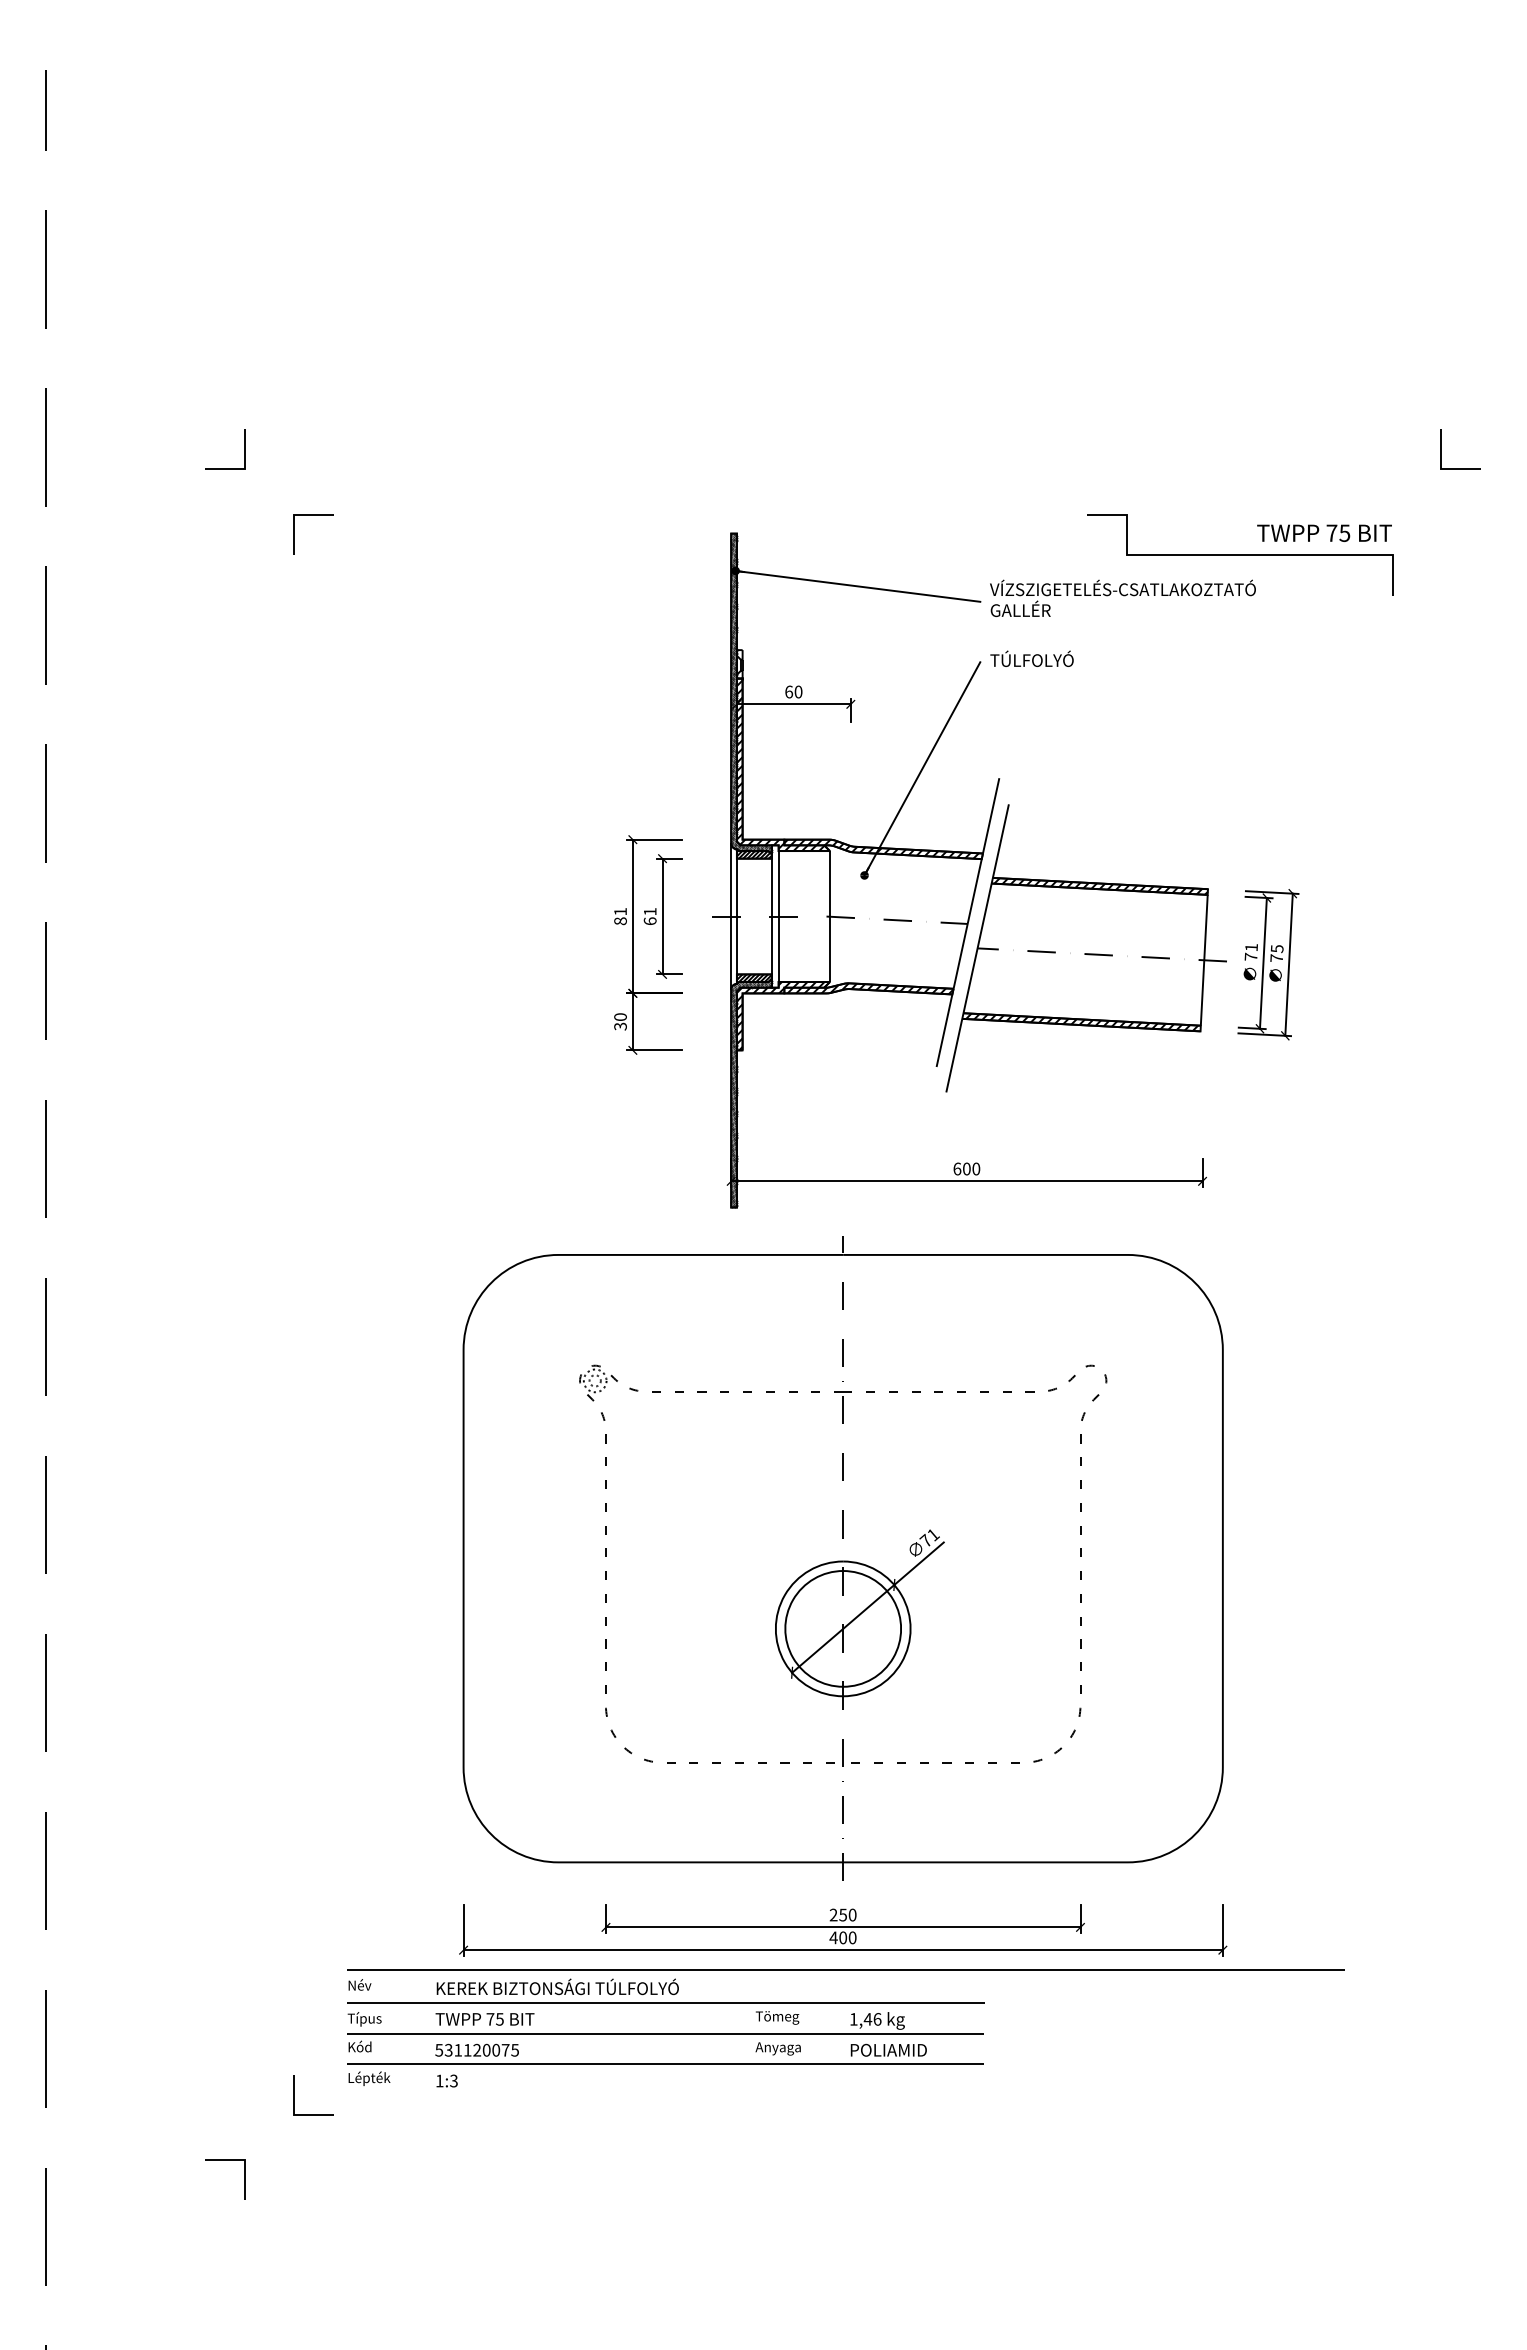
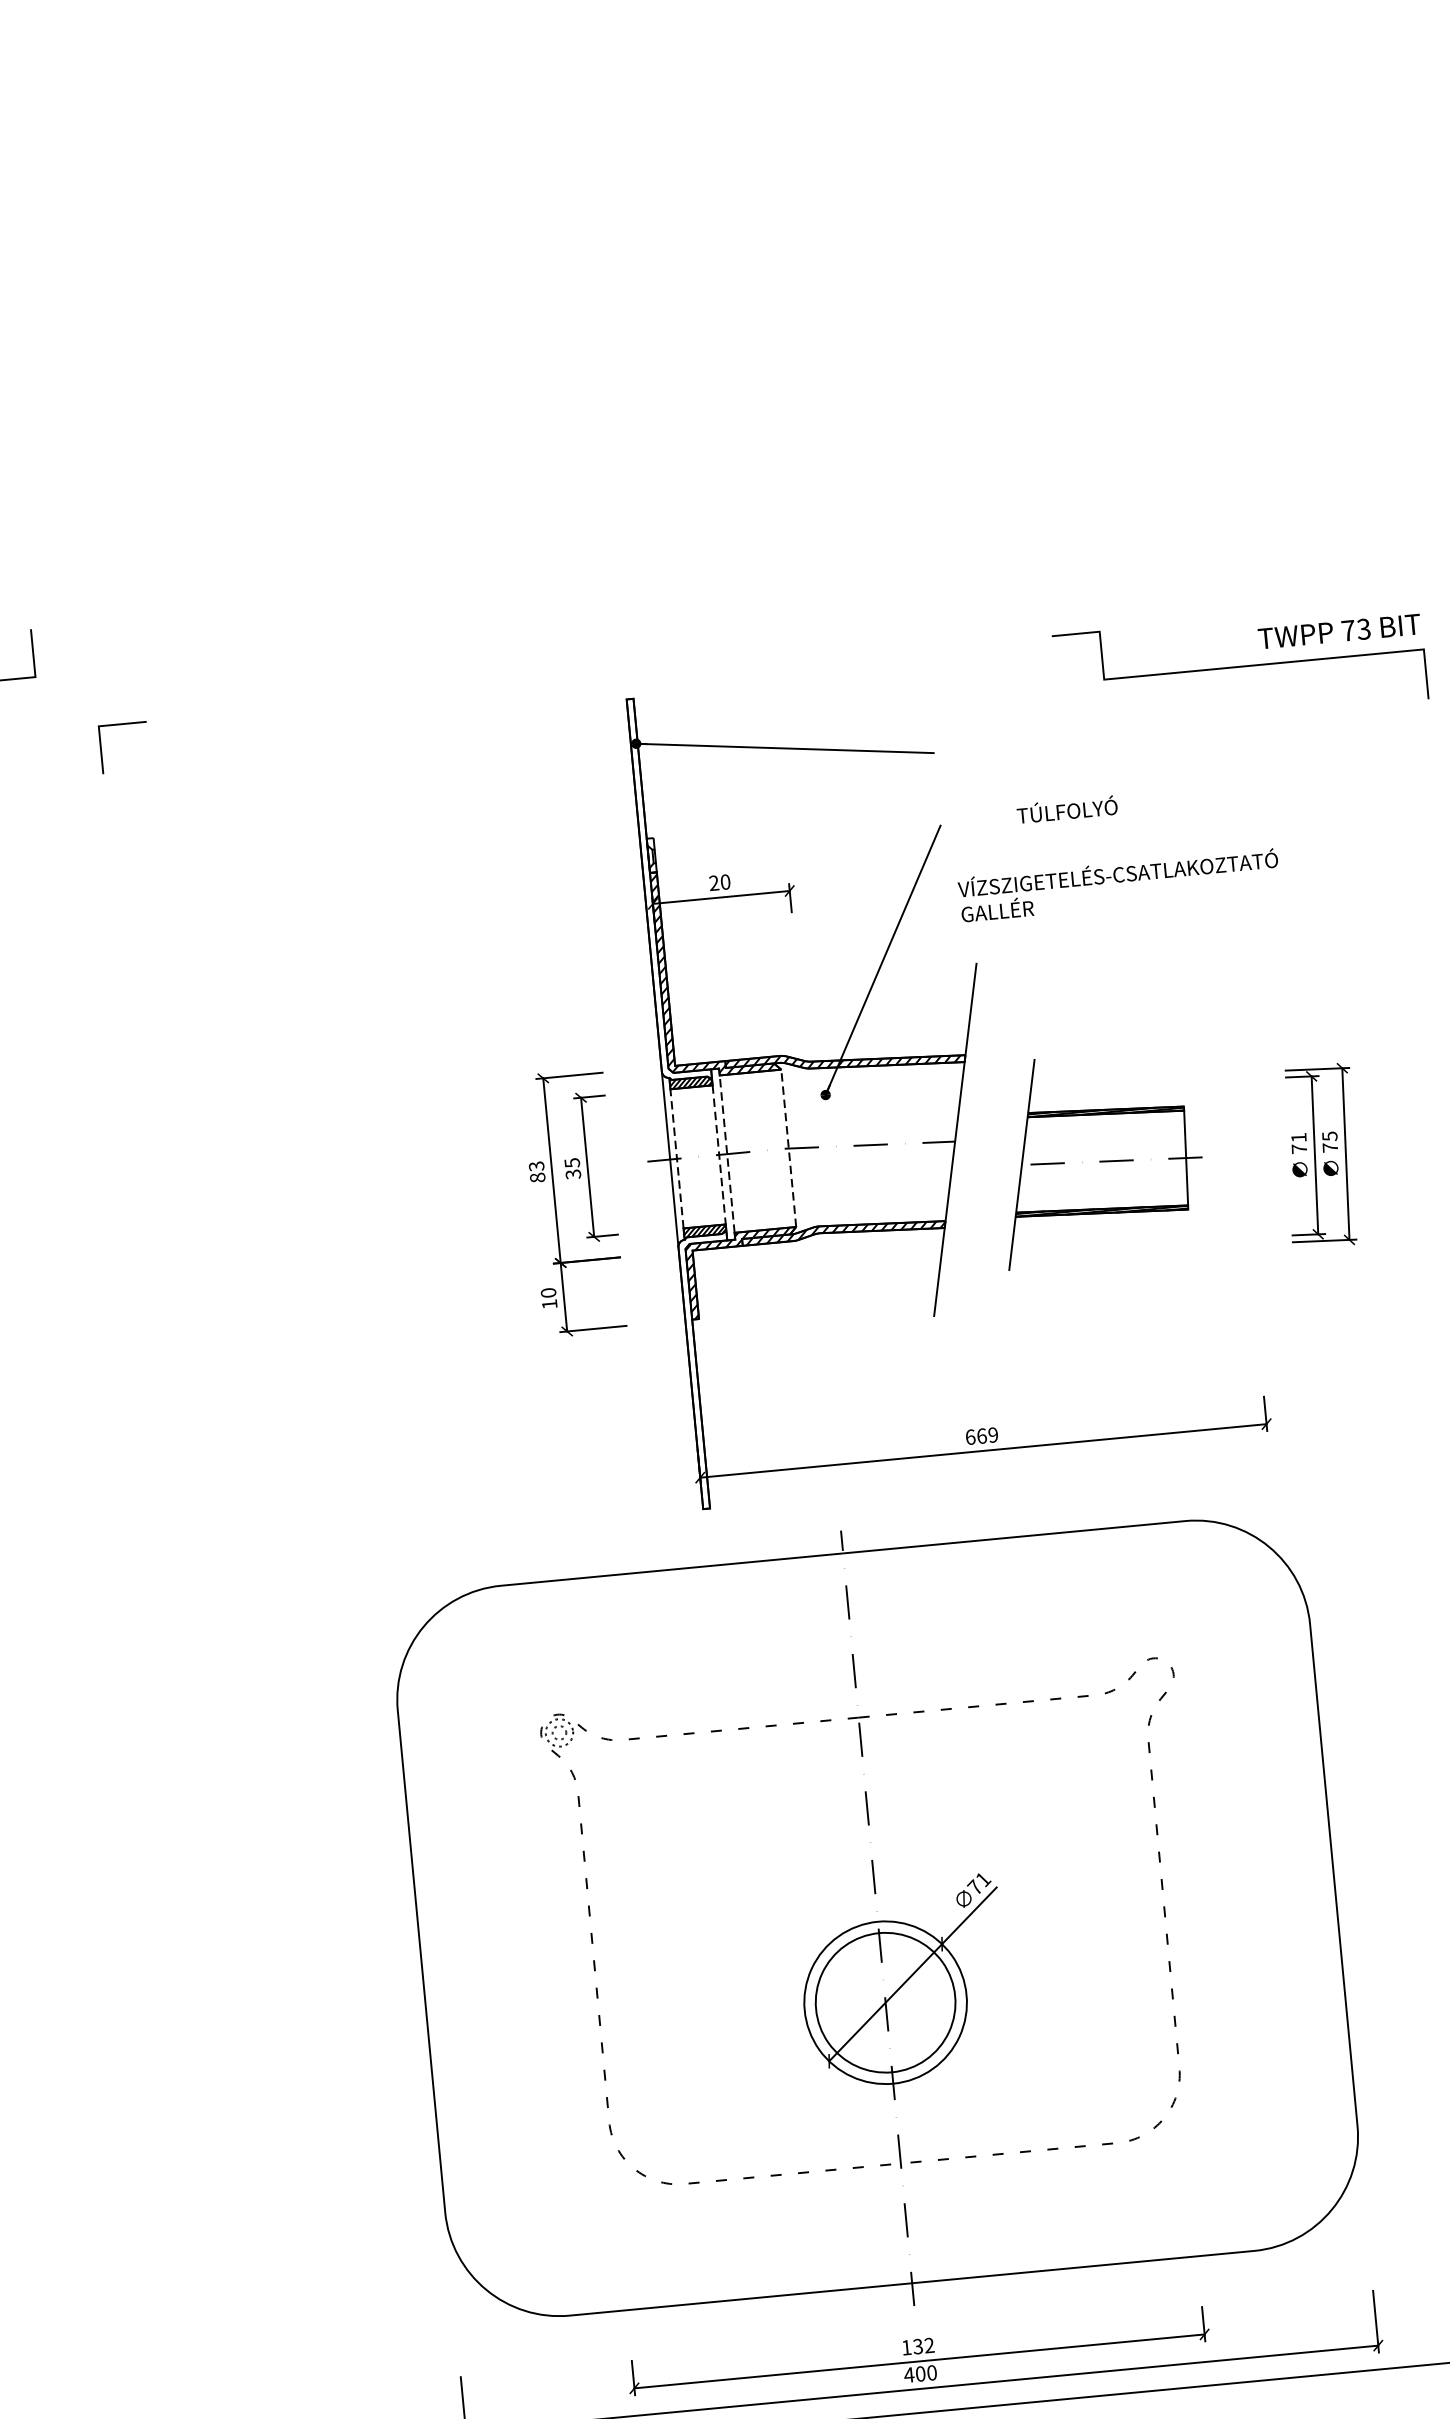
text: (1345, 532) -> (1364, 628), 75 -> 73
text: (1122, 597) -> (1118, 884), moved
text: (1031, 658) -> (1066, 809), moved
text: (789, 691) -> (714, 882), 60 -> 20
hatch: (751, 692) -> (669, 888), removed
text: (620, 911) -> (536, 1166), 81 -> 83
text: (649, 916) -> (571, 1168), 61 -> 35
line: (736, 916) -> (676, 1158), solid -> dashed
line: (772, 916) -> (719, 1154), solid -> dashed
line: (778, 916) -> (726, 1154), solid -> dashed
line: (829, 916) -> (788, 1148), solid -> dashed
part: (1085, 948) -> (1099, 1157), size x0.6
text: (620, 1026) -> (549, 1304), 30 -> 10
hatch: (751, 1094) -> (714, 1371), removed
text: (971, 1168) -> (987, 1434), 600 -> 669
text: (842, 1914) -> (917, 2345), 250 -> 132

